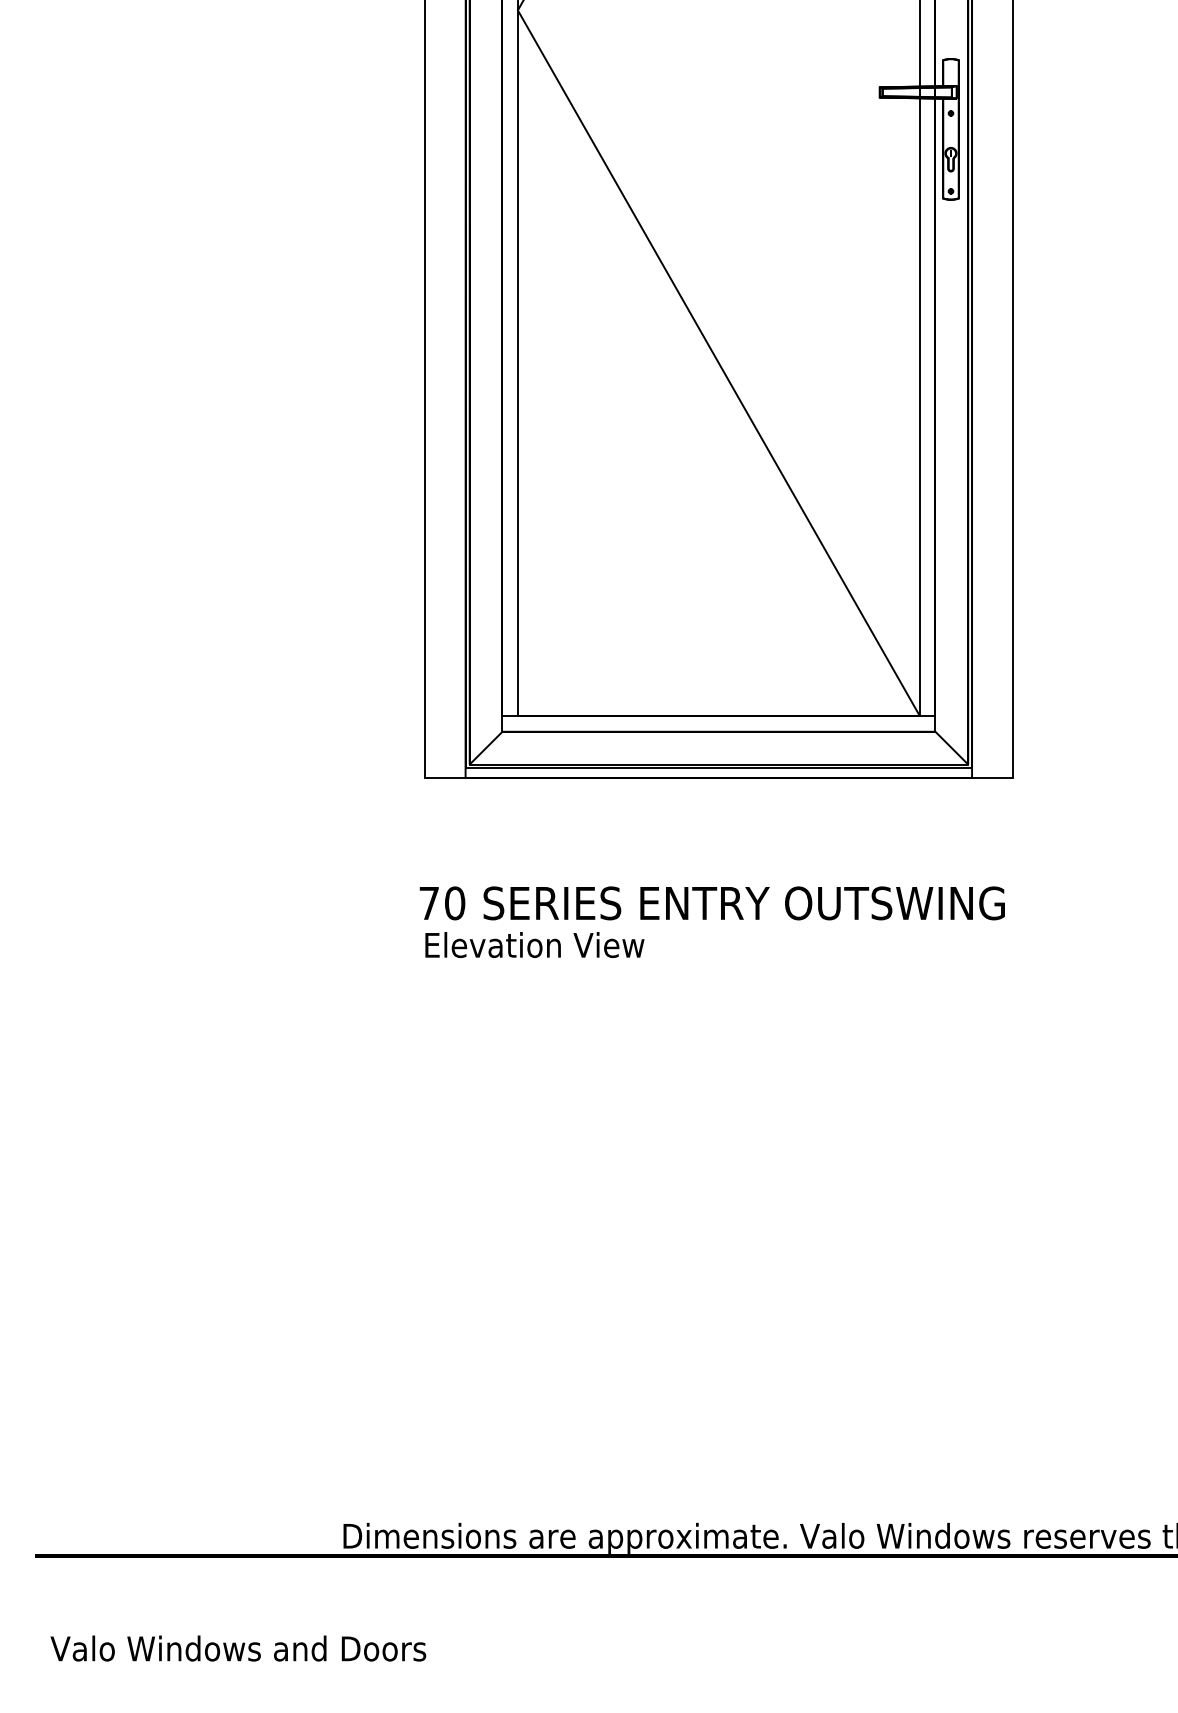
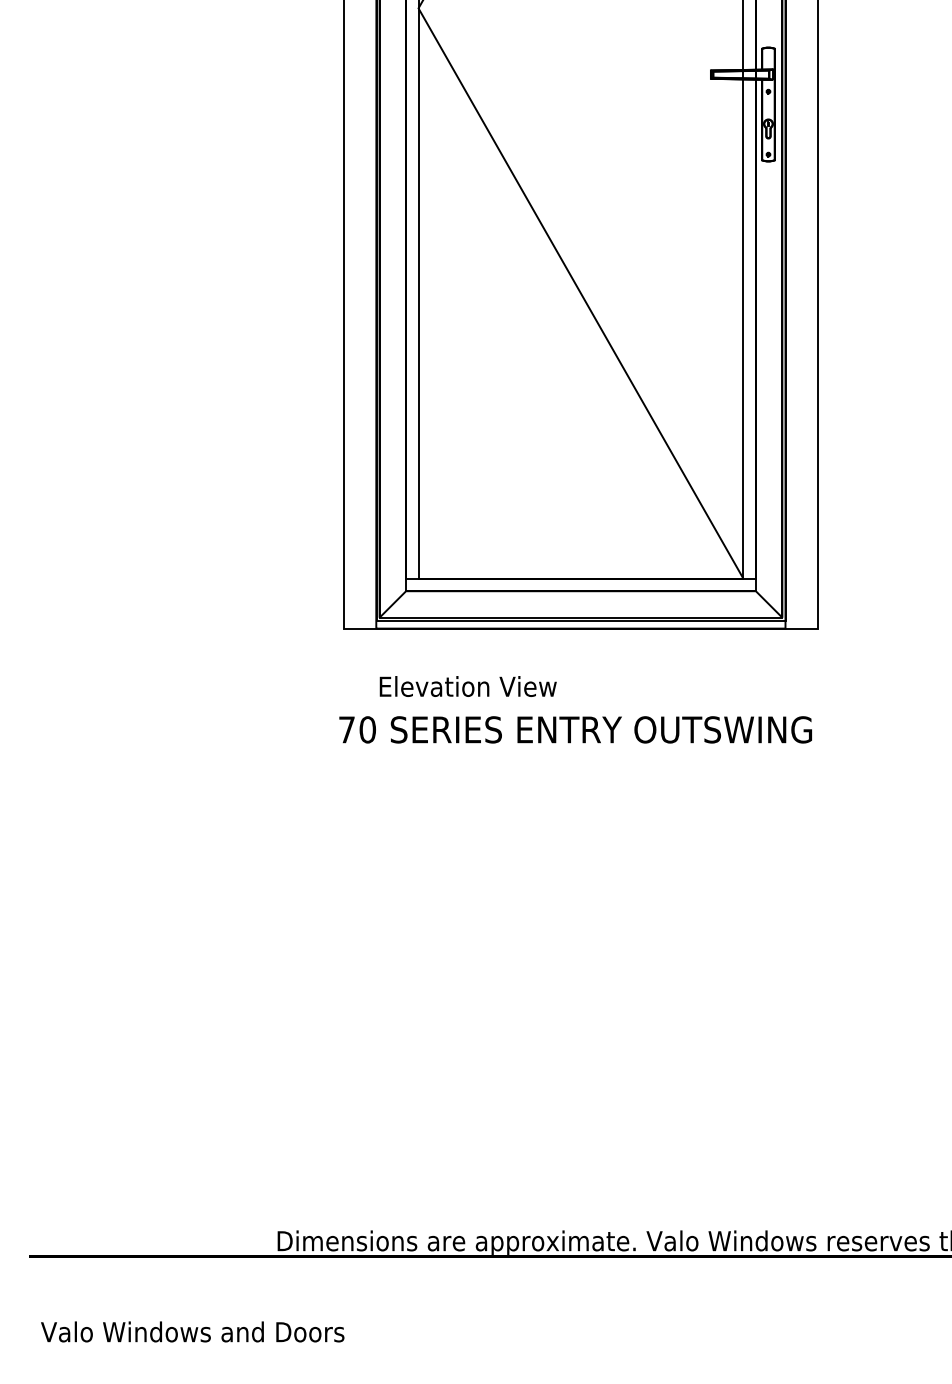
text: (533, 944) -> (467, 686), moved

